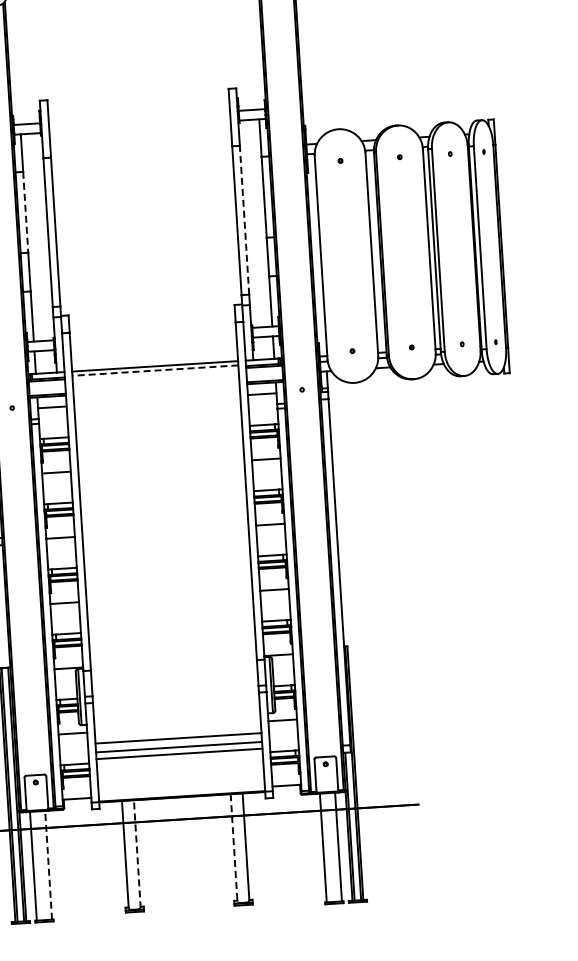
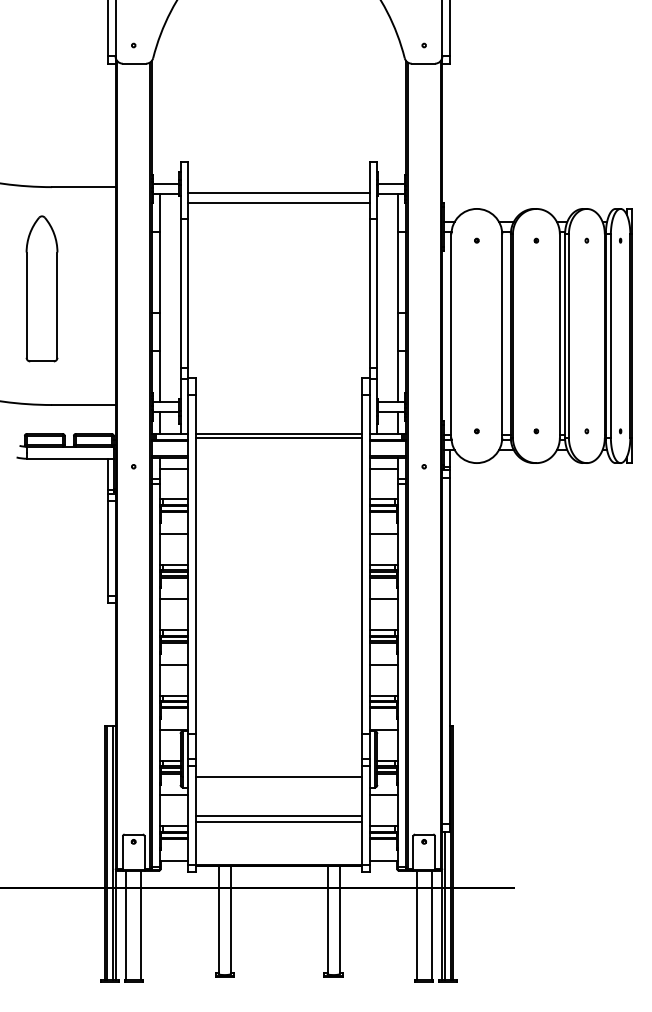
line: (139, 126) -> (278, 193), added
line: (140, 135) -> (278, 202), added
line: (25, 212) -> (159, 272), dashed -> solid
line: (244, 219) -> (377, 293), dashed -> solid
line: (154, 370) -> (278, 438), dashed -> solid
line: (178, 738) -> (278, 776), moved
line: (234, 848) -> (327, 920), dashed -> solid
line: (137, 853) -> (230, 919), dashed -> solid
line: (48, 864) -> (141, 924), dashed -> solid

